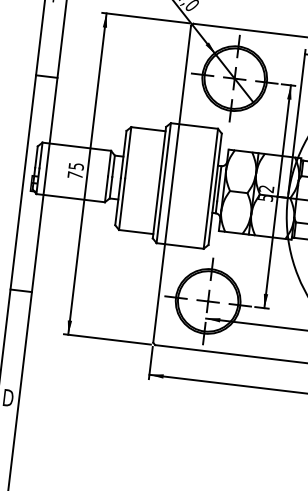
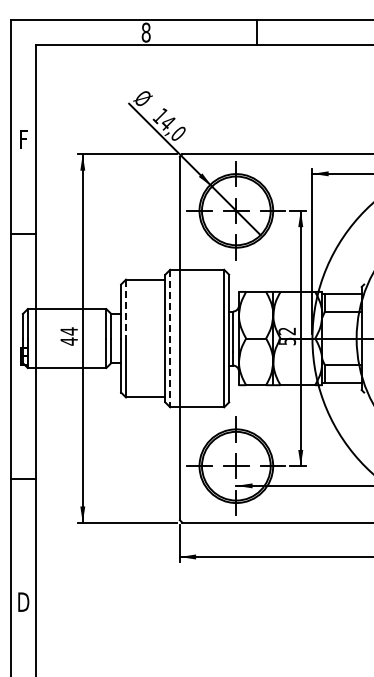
line: (128, 153) -> (126, 309), solid -> dashed
text: (76, 170) -> (69, 336), 75 -> 44
line: (163, 183) -> (170, 338), solid -> dashed

